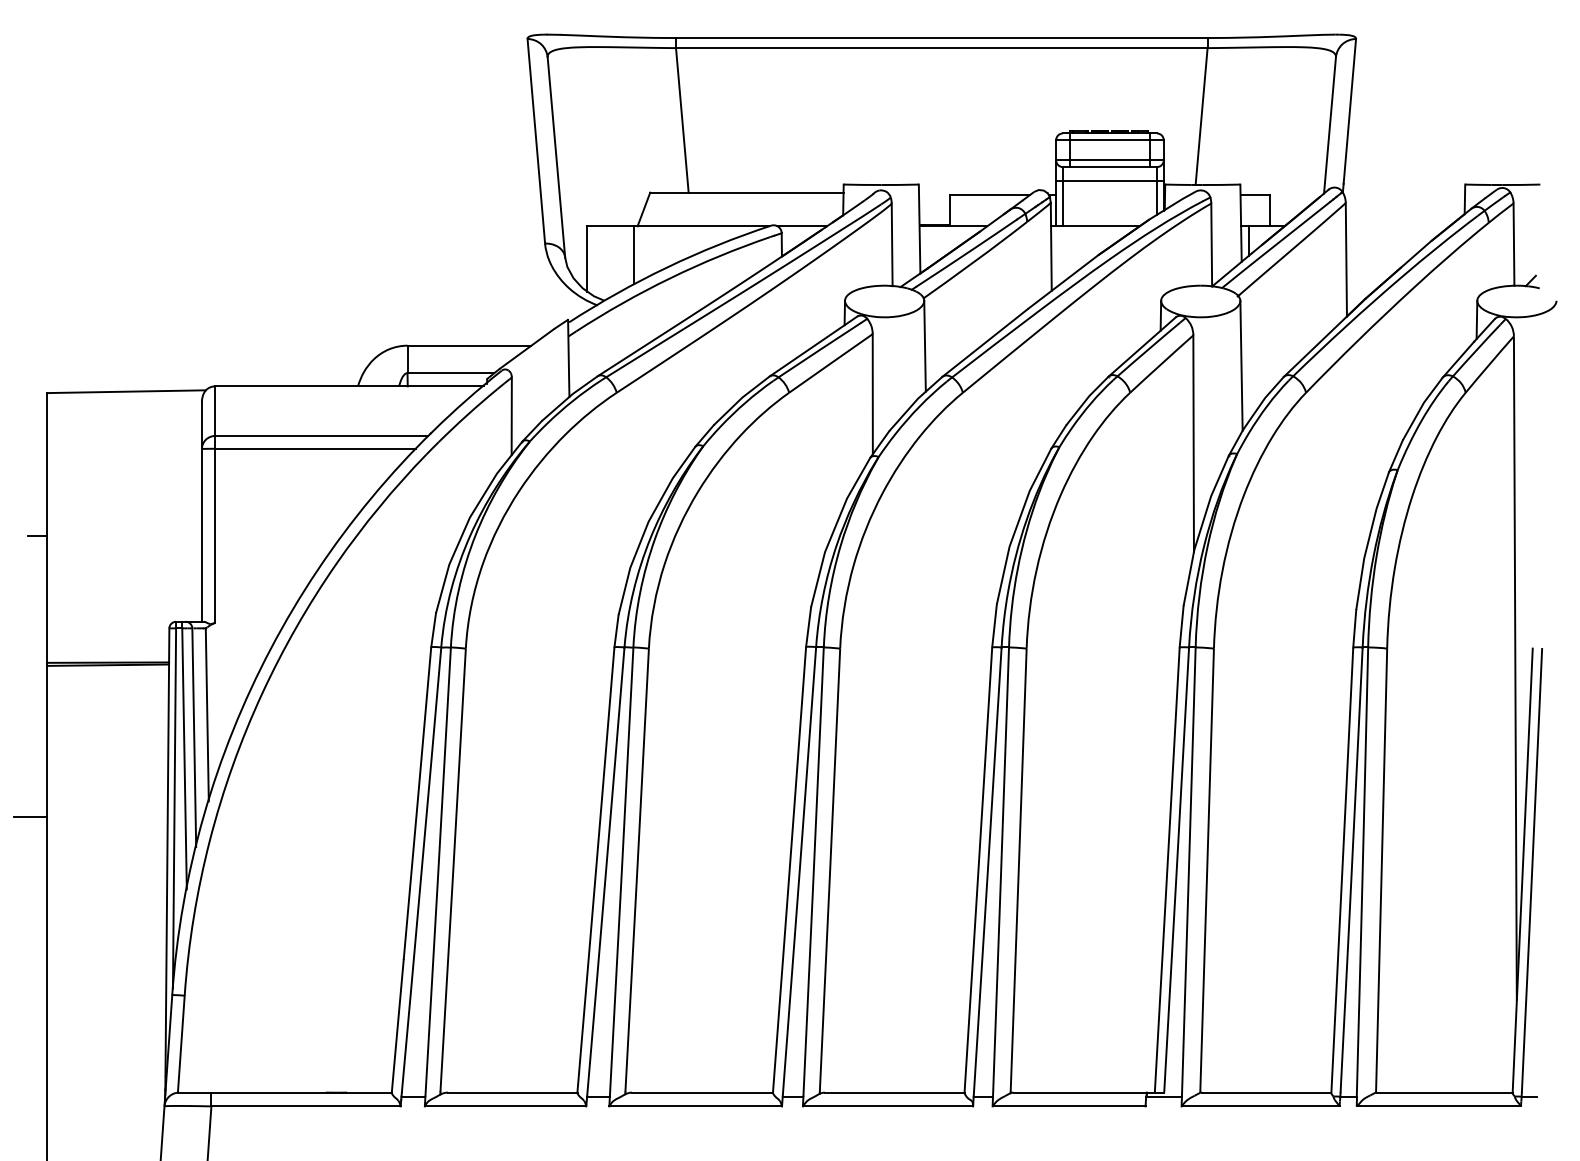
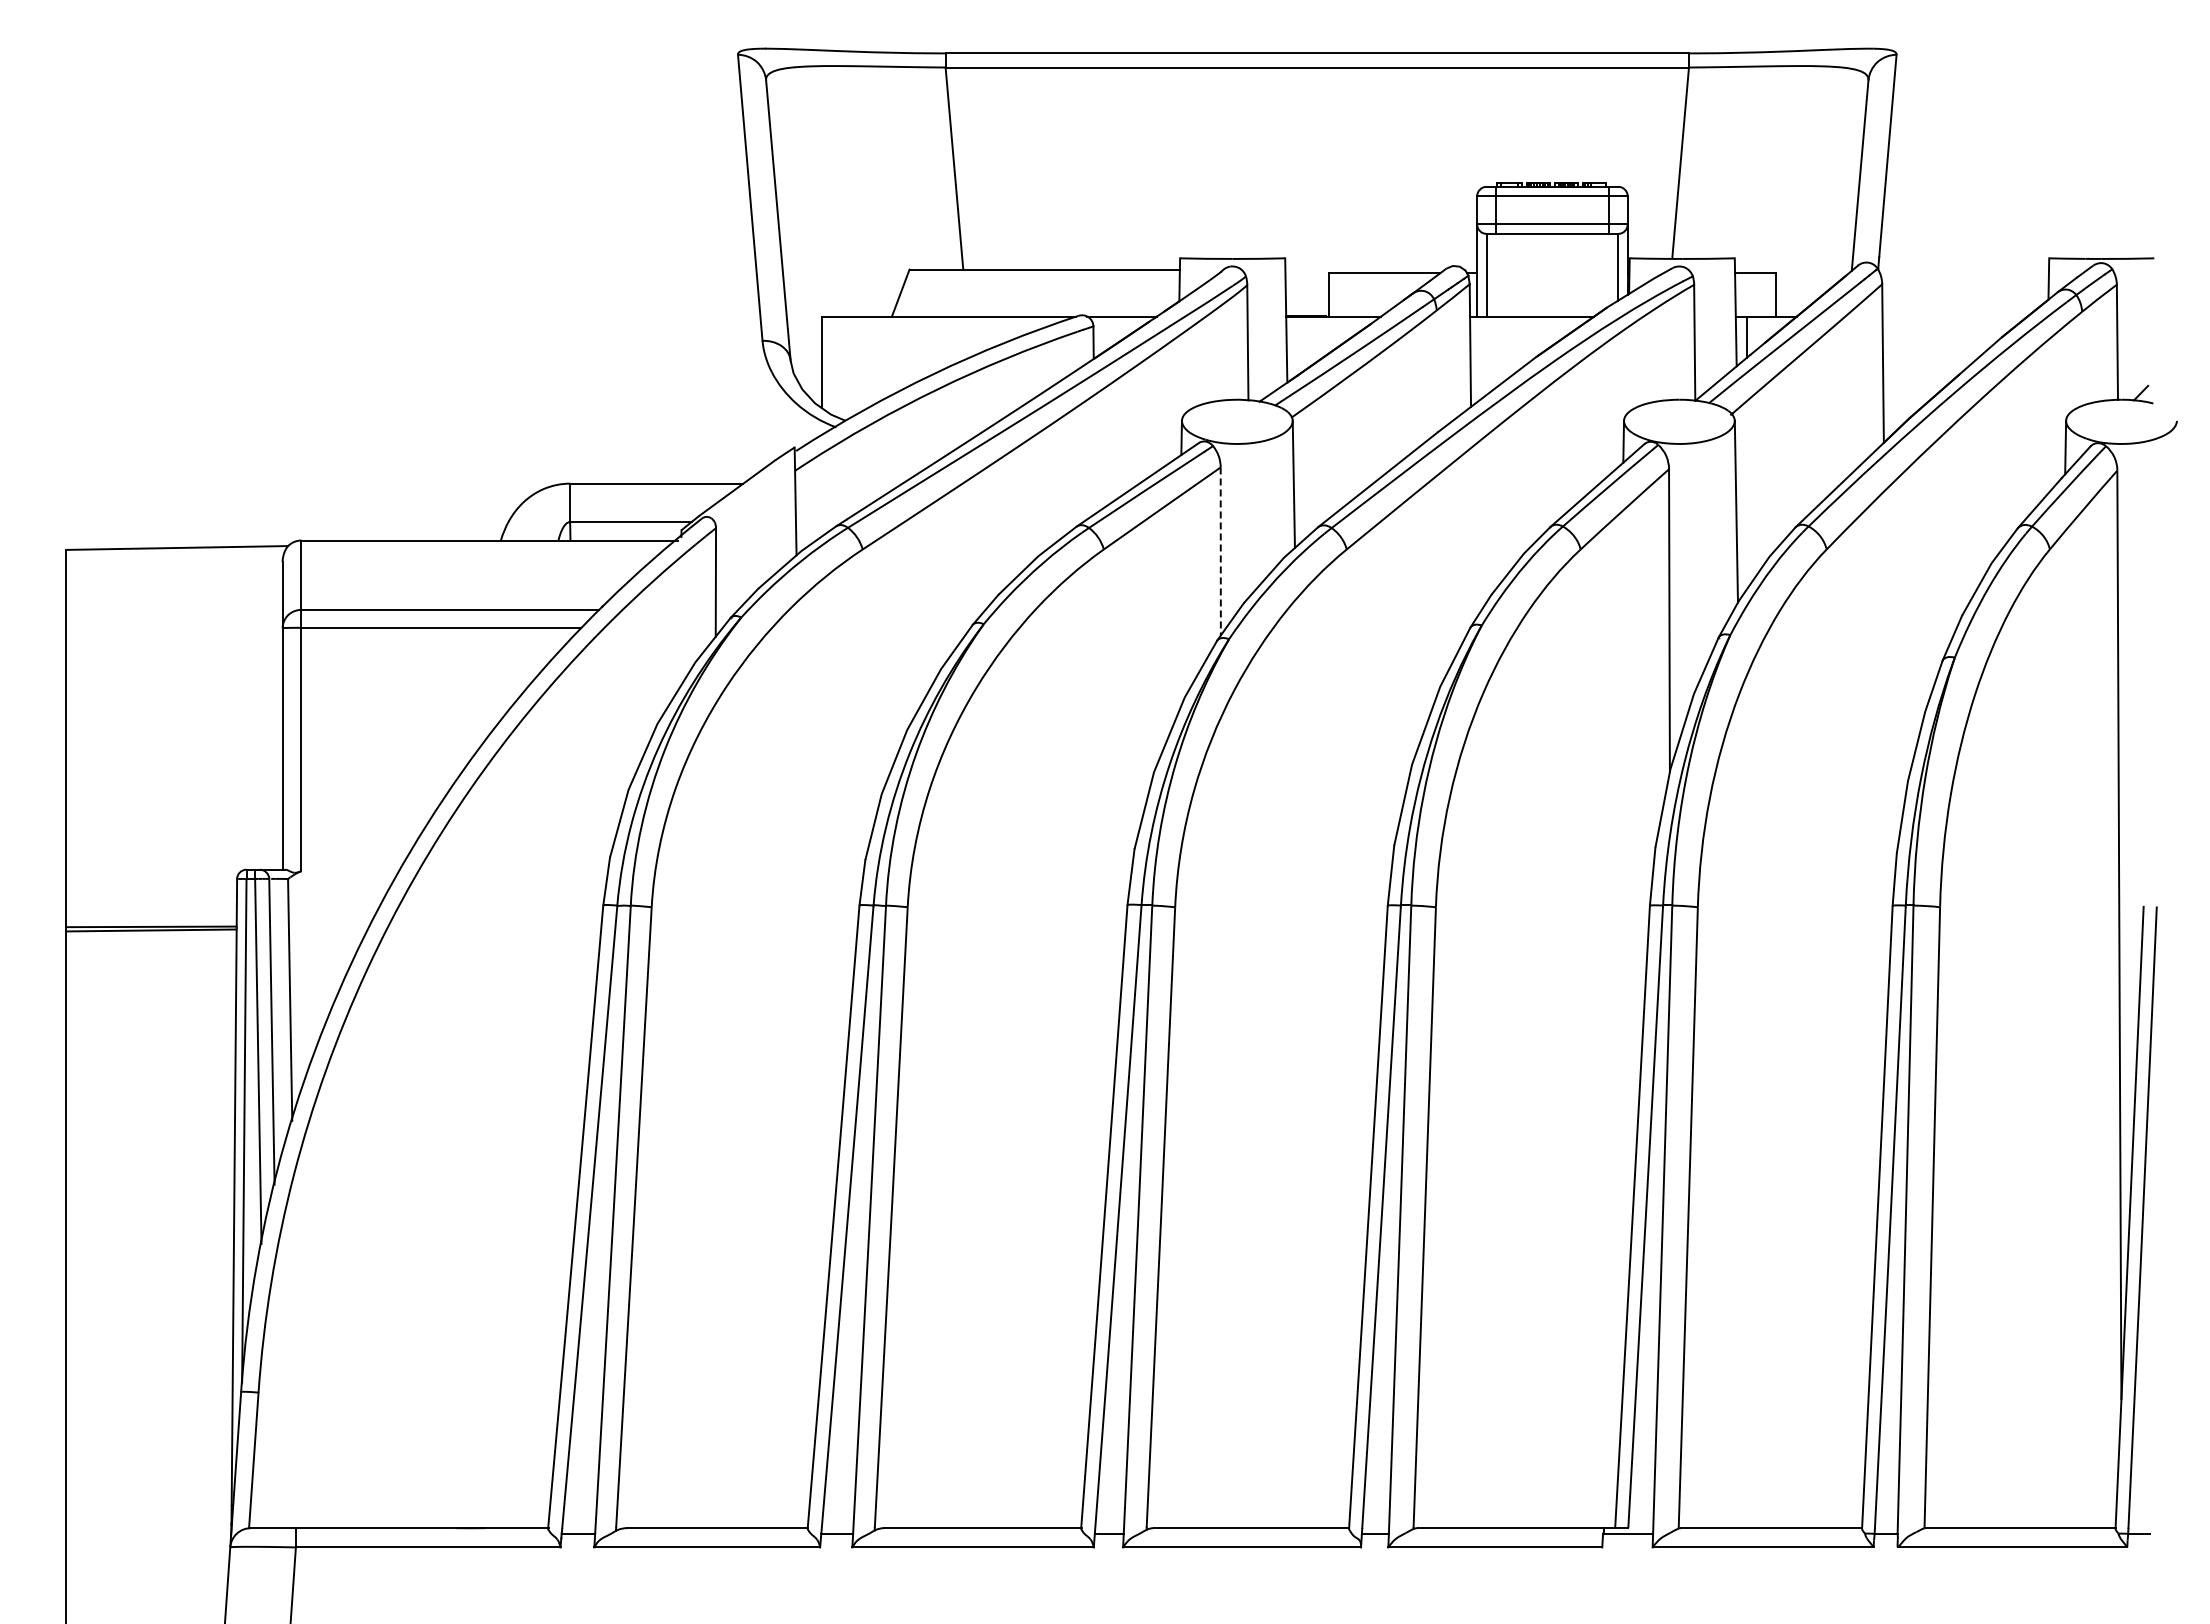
line: (1110, 180) -> (1552, 252), removed
line: (634, 254) -> (887, 356), removed
line: (872, 394) -> (1220, 551), solid -> dashed
line: (38, 535) -> (53, 749), removed
line: (30, 816) -> (43, 1142), removed

